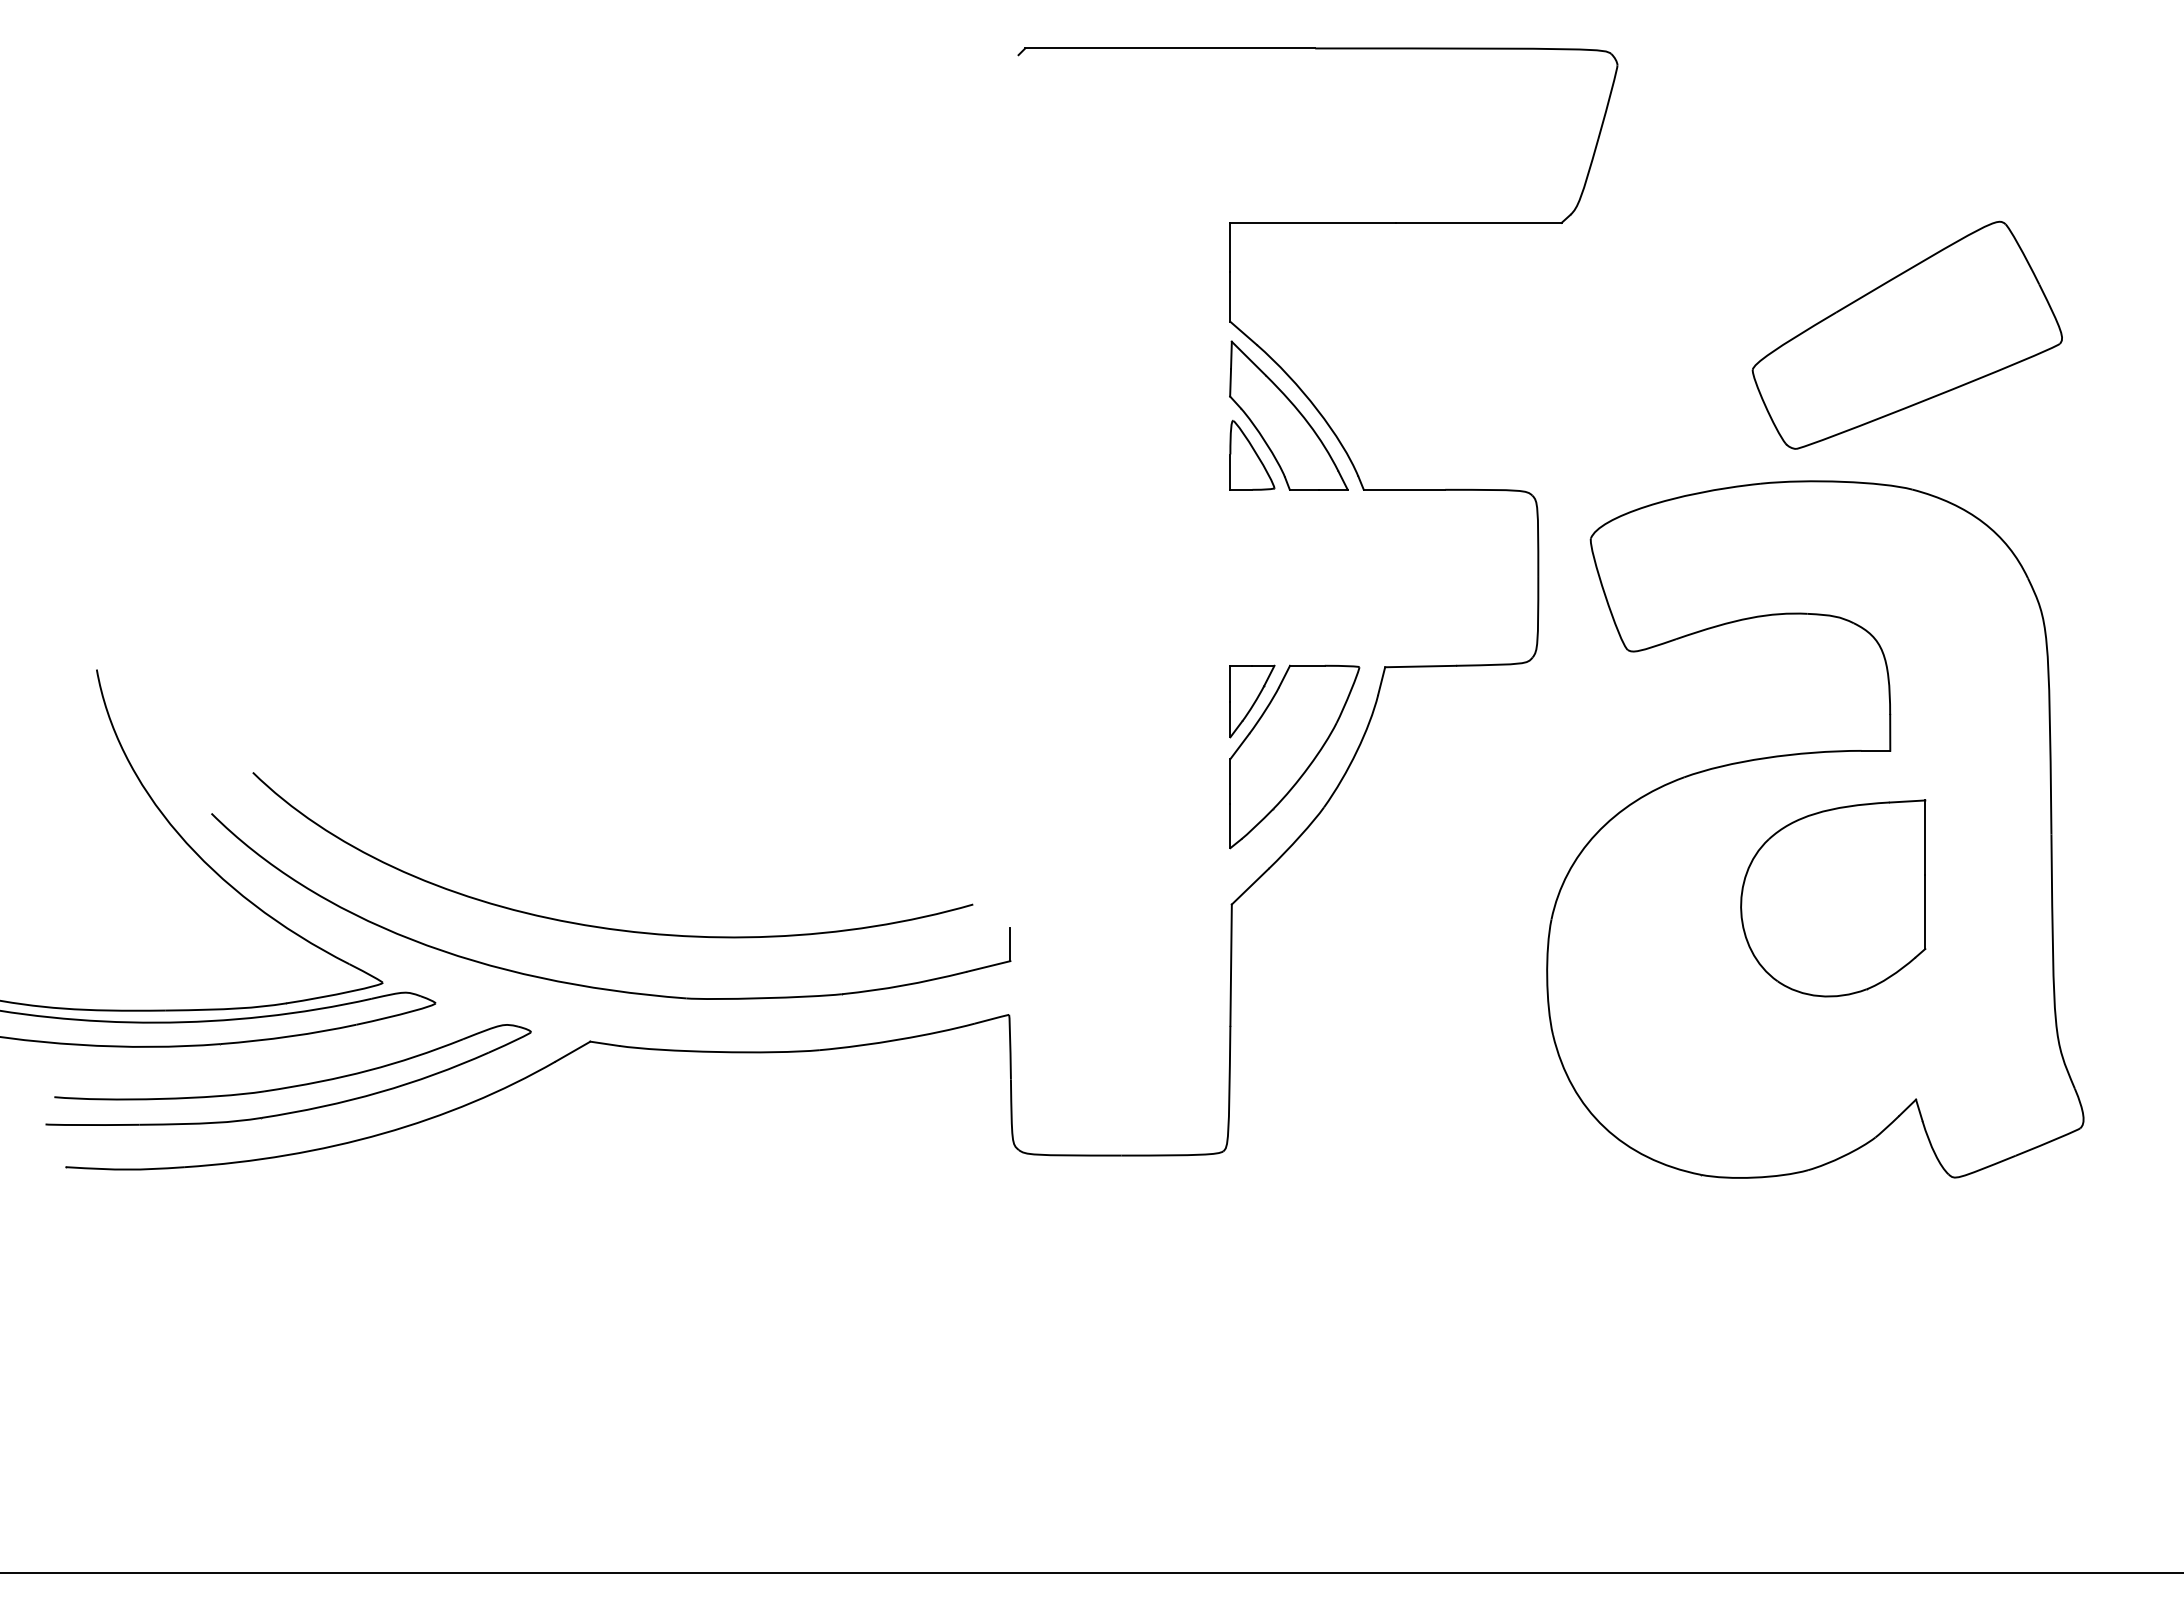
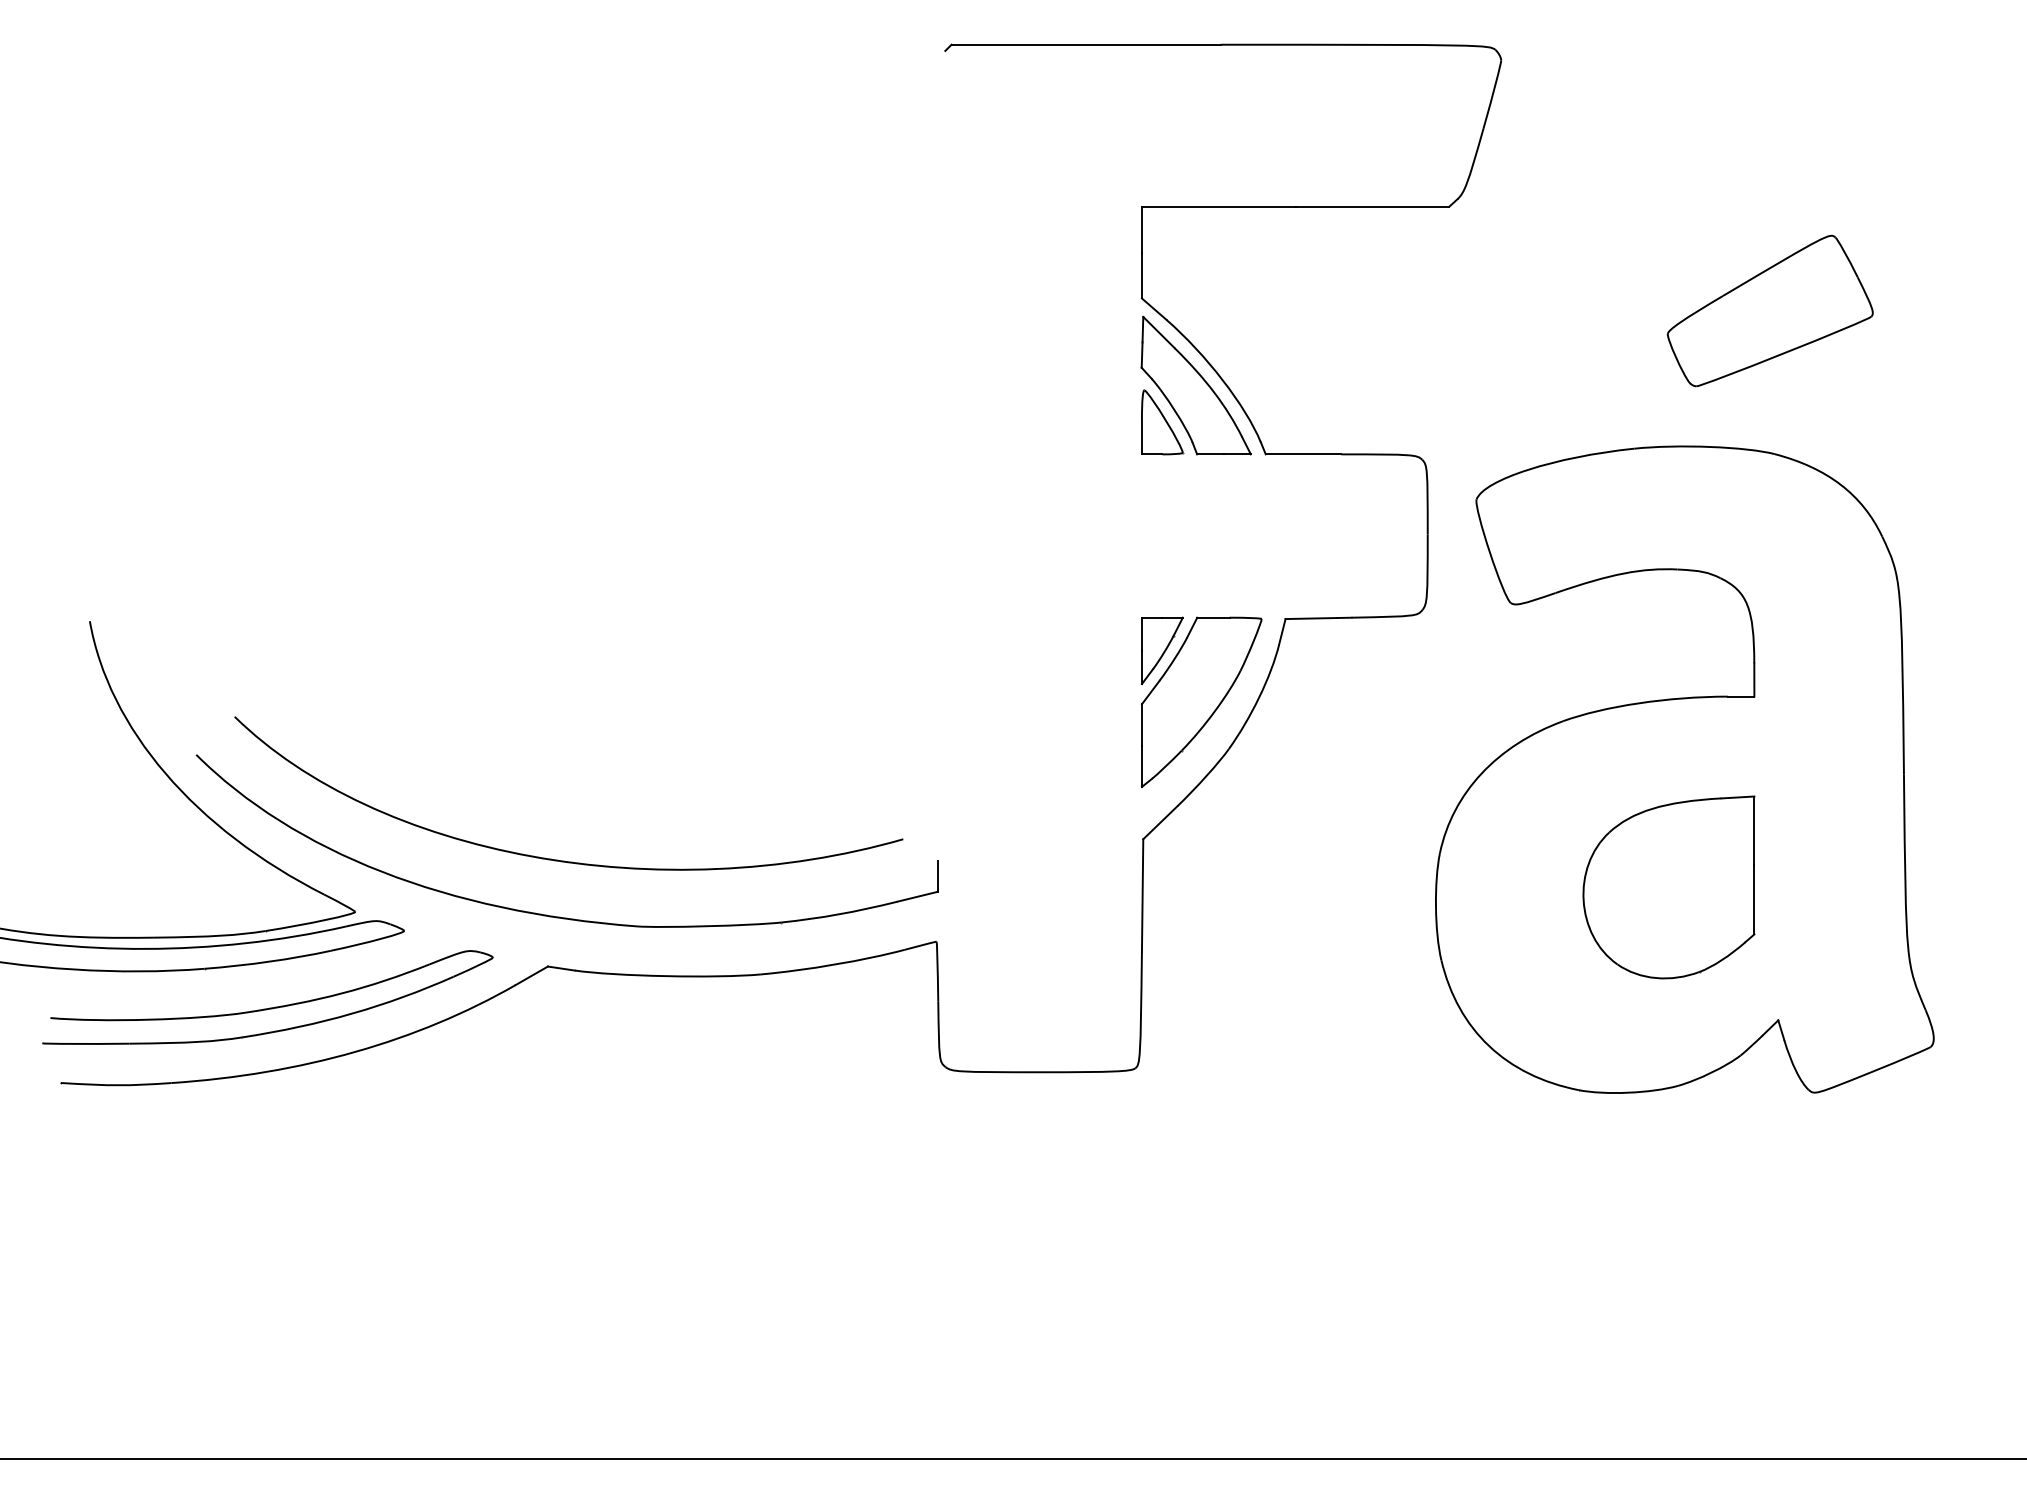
part: (1907, 335) -> (1770, 311), size x0.71
part: (1833, 898) -> (1669, 887), moved

